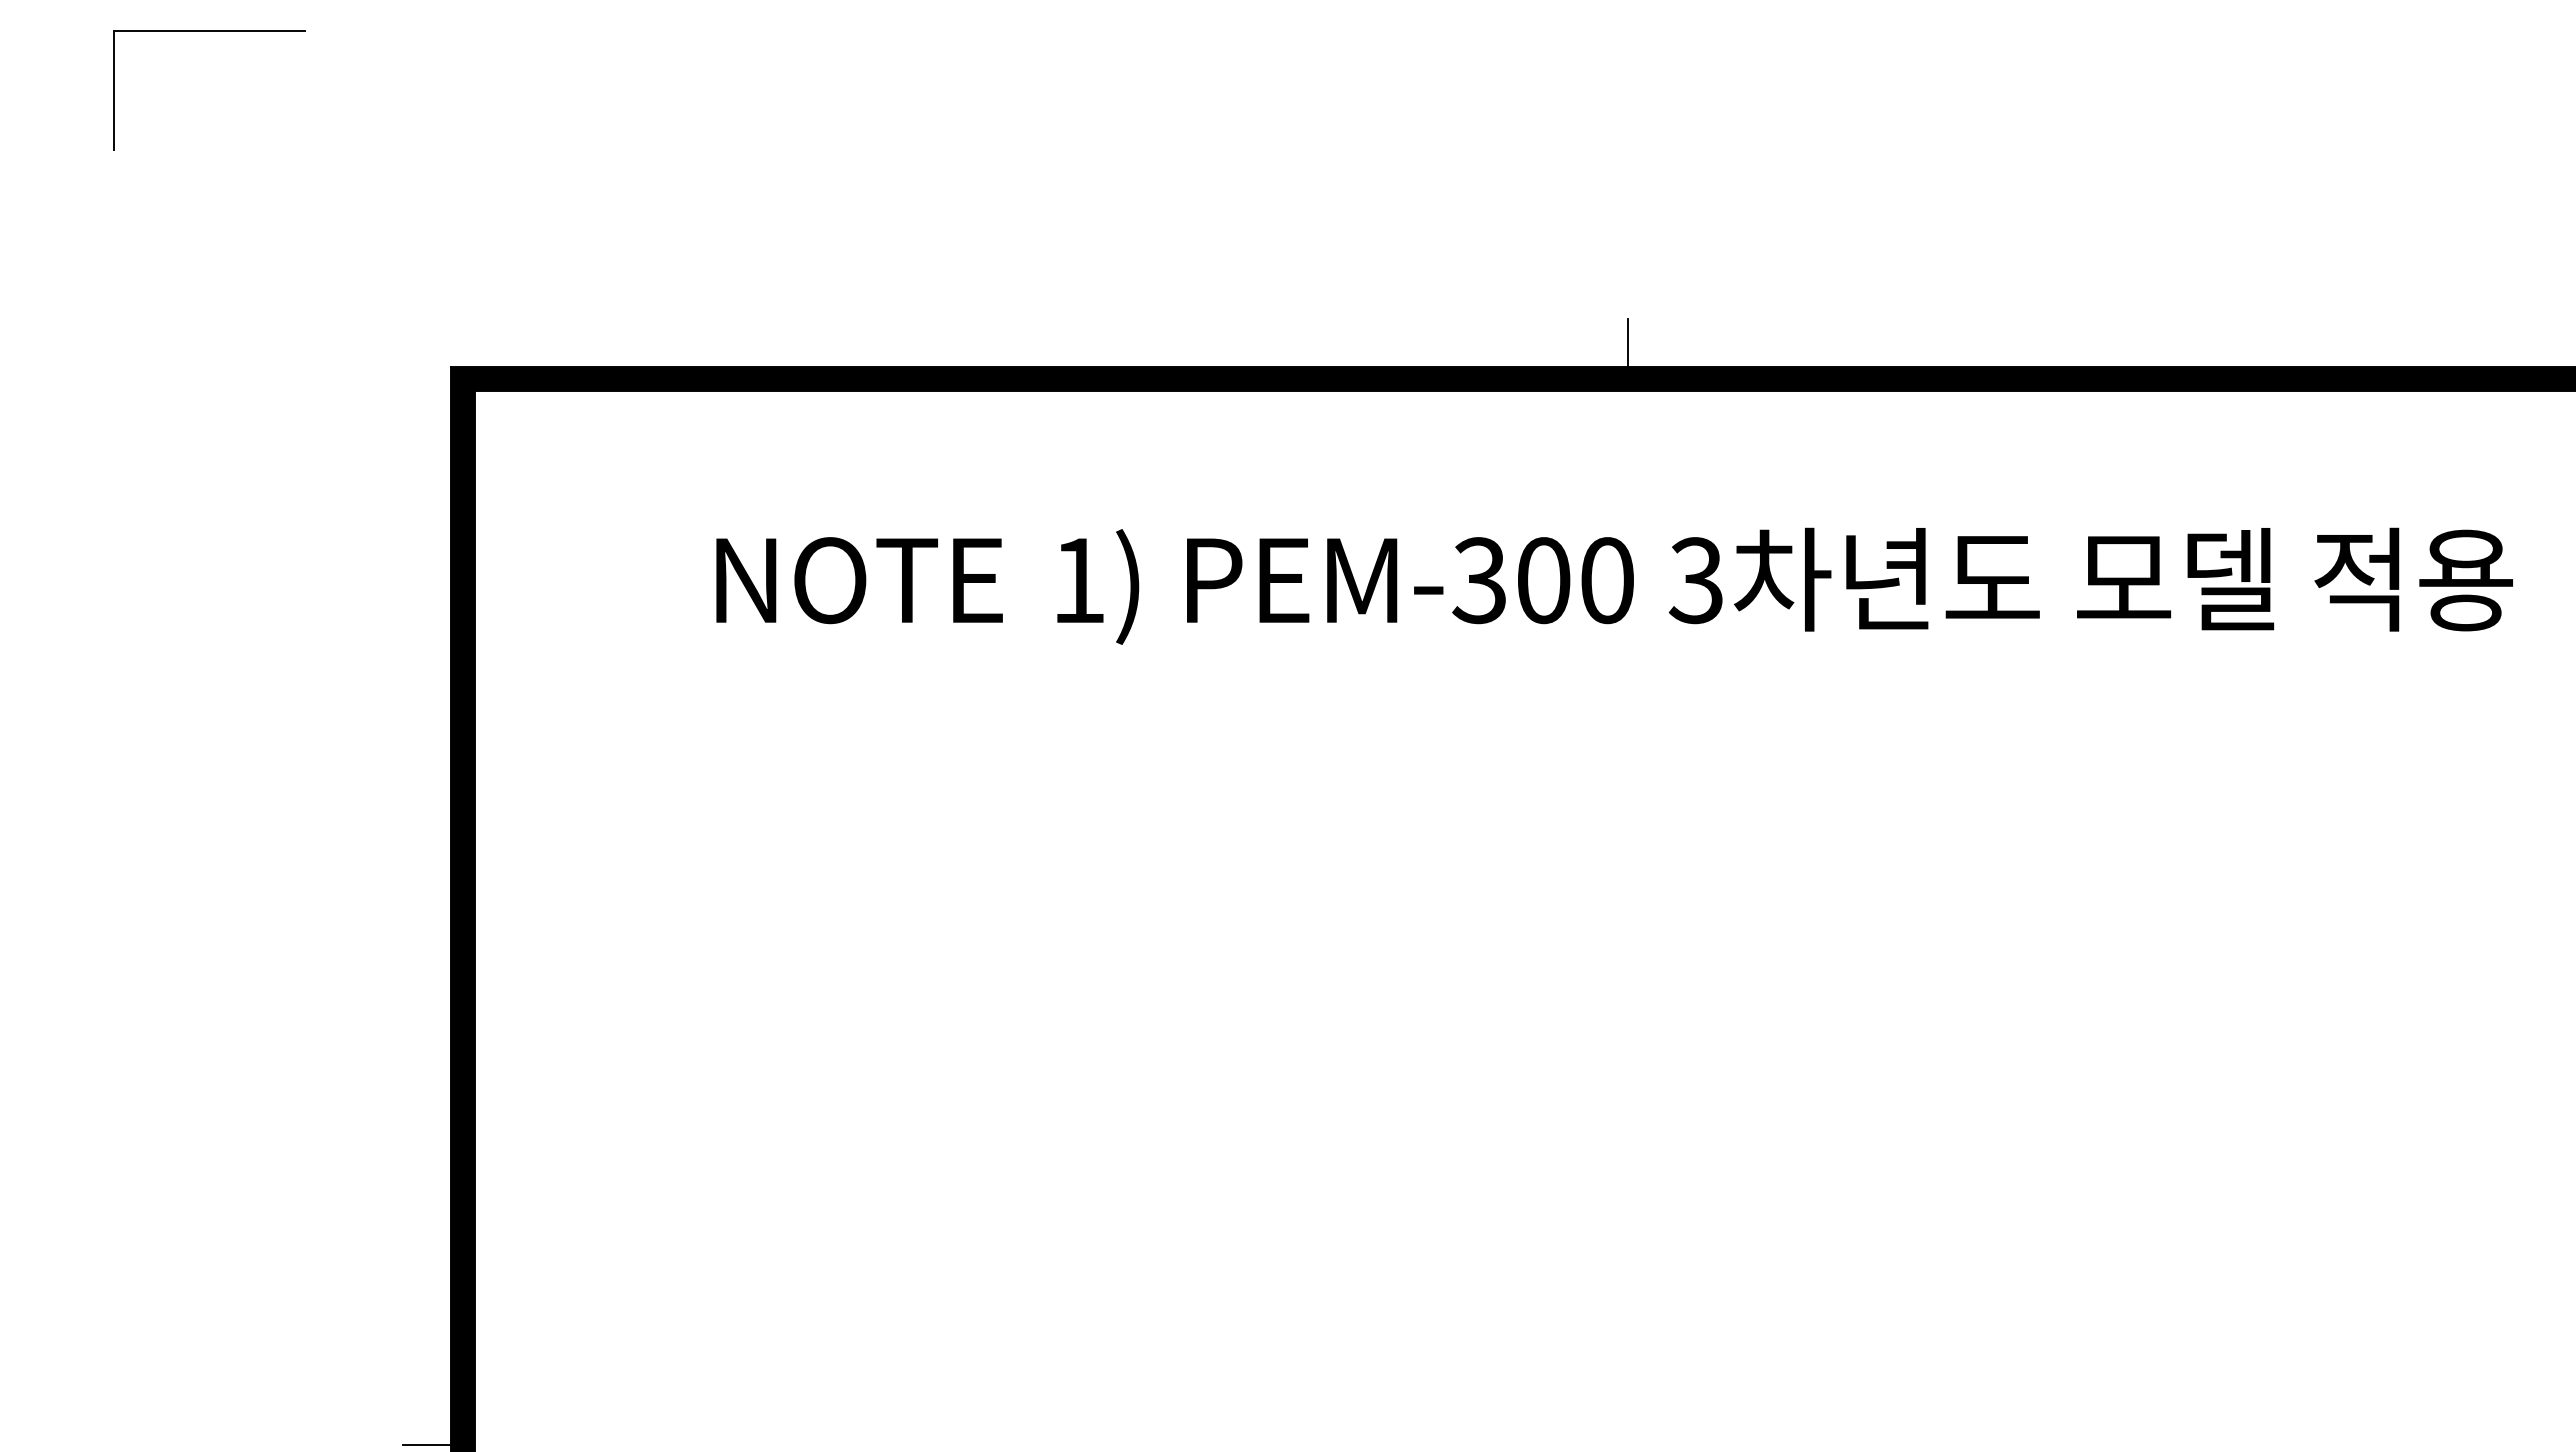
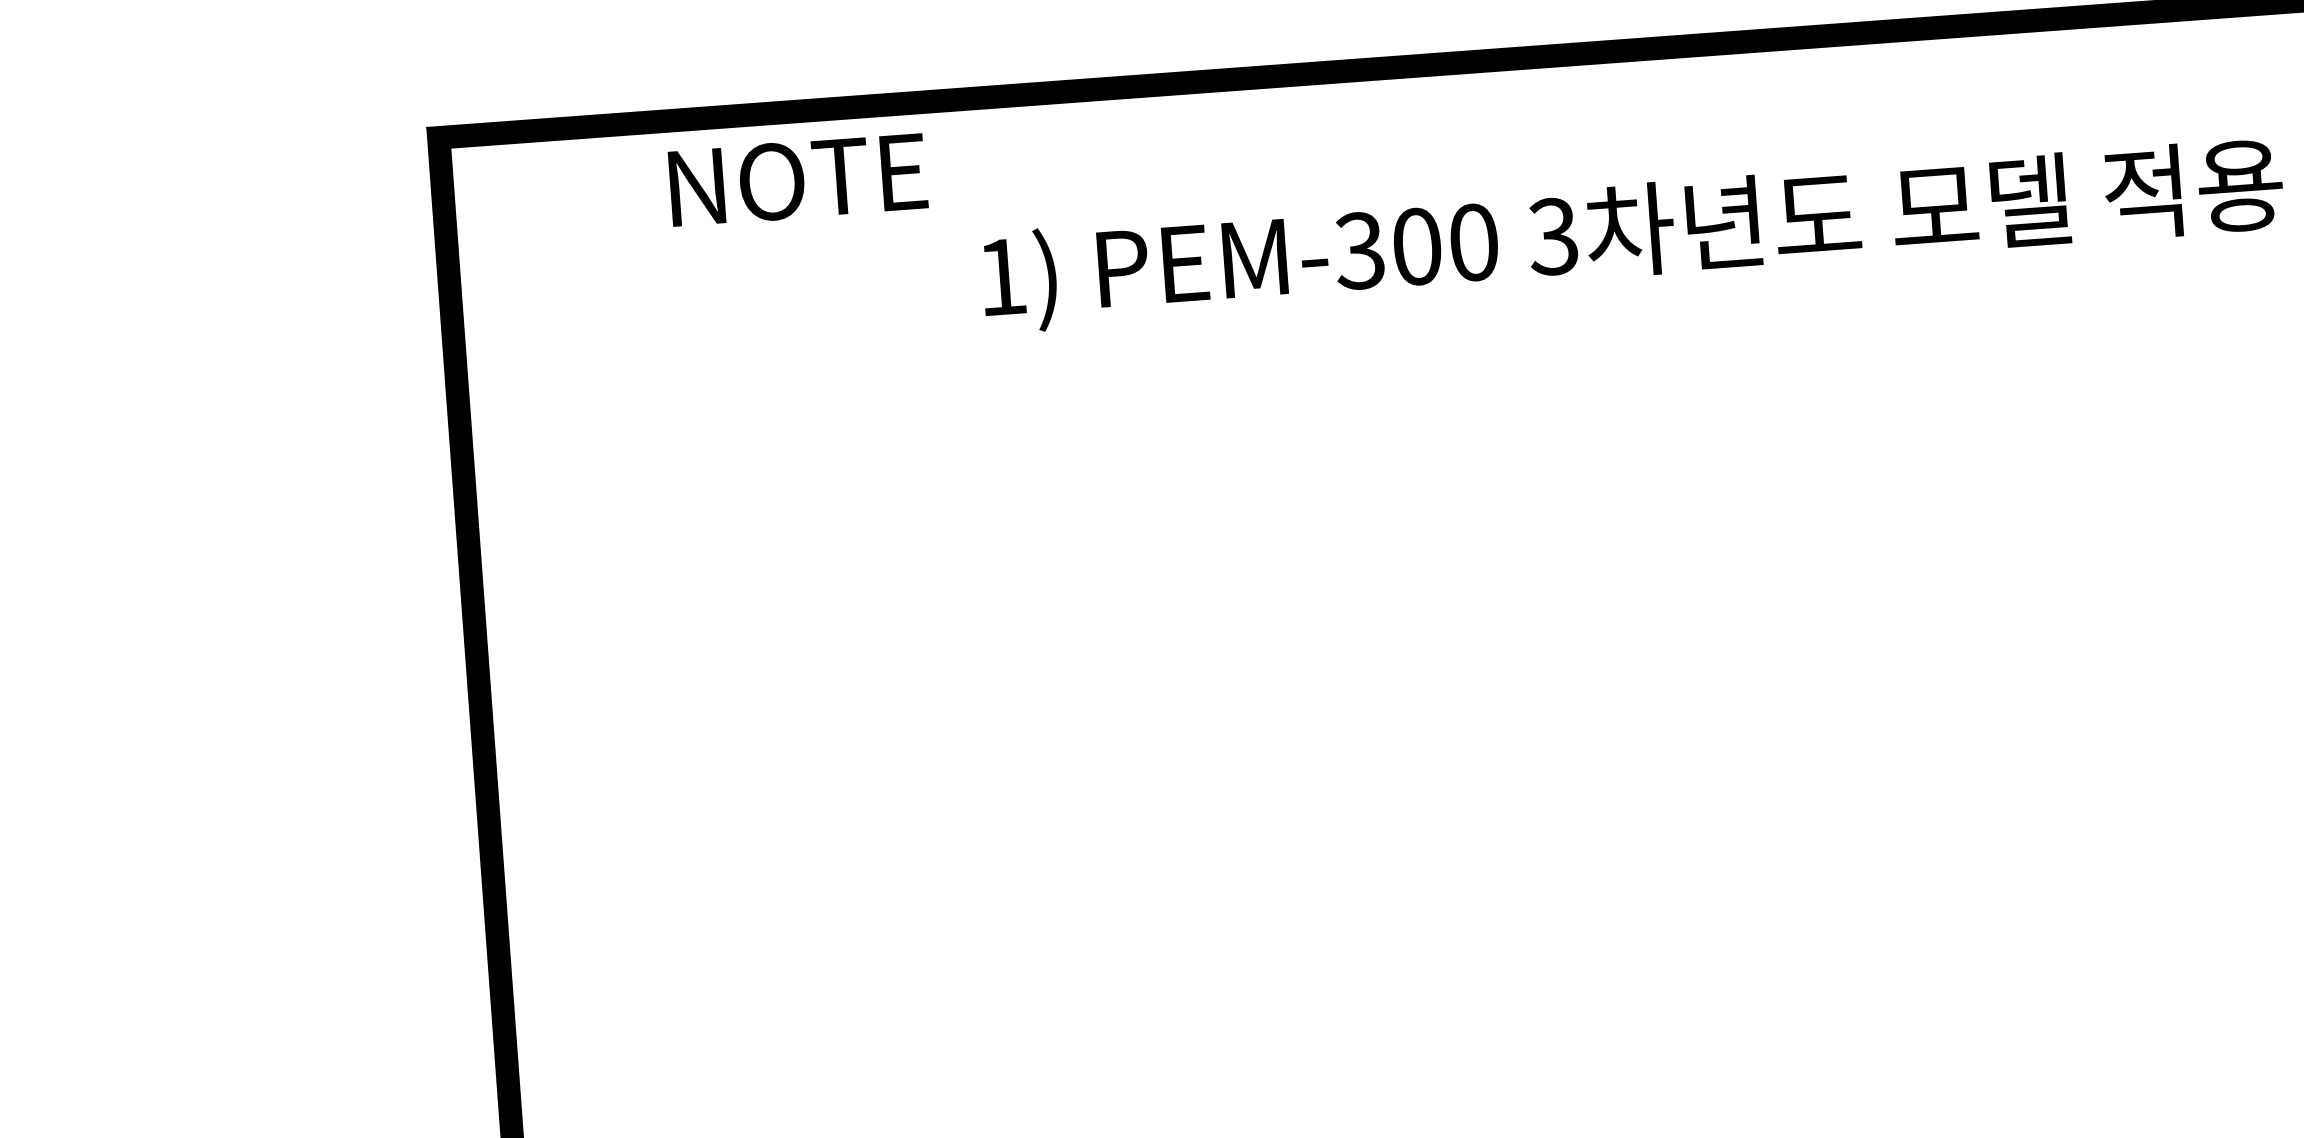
line: (1627, 343) -> (1476, 29), removed
text: (859, 580) -> (798, 179), moved
line: (426, 1444) -> (476, 1091), removed

